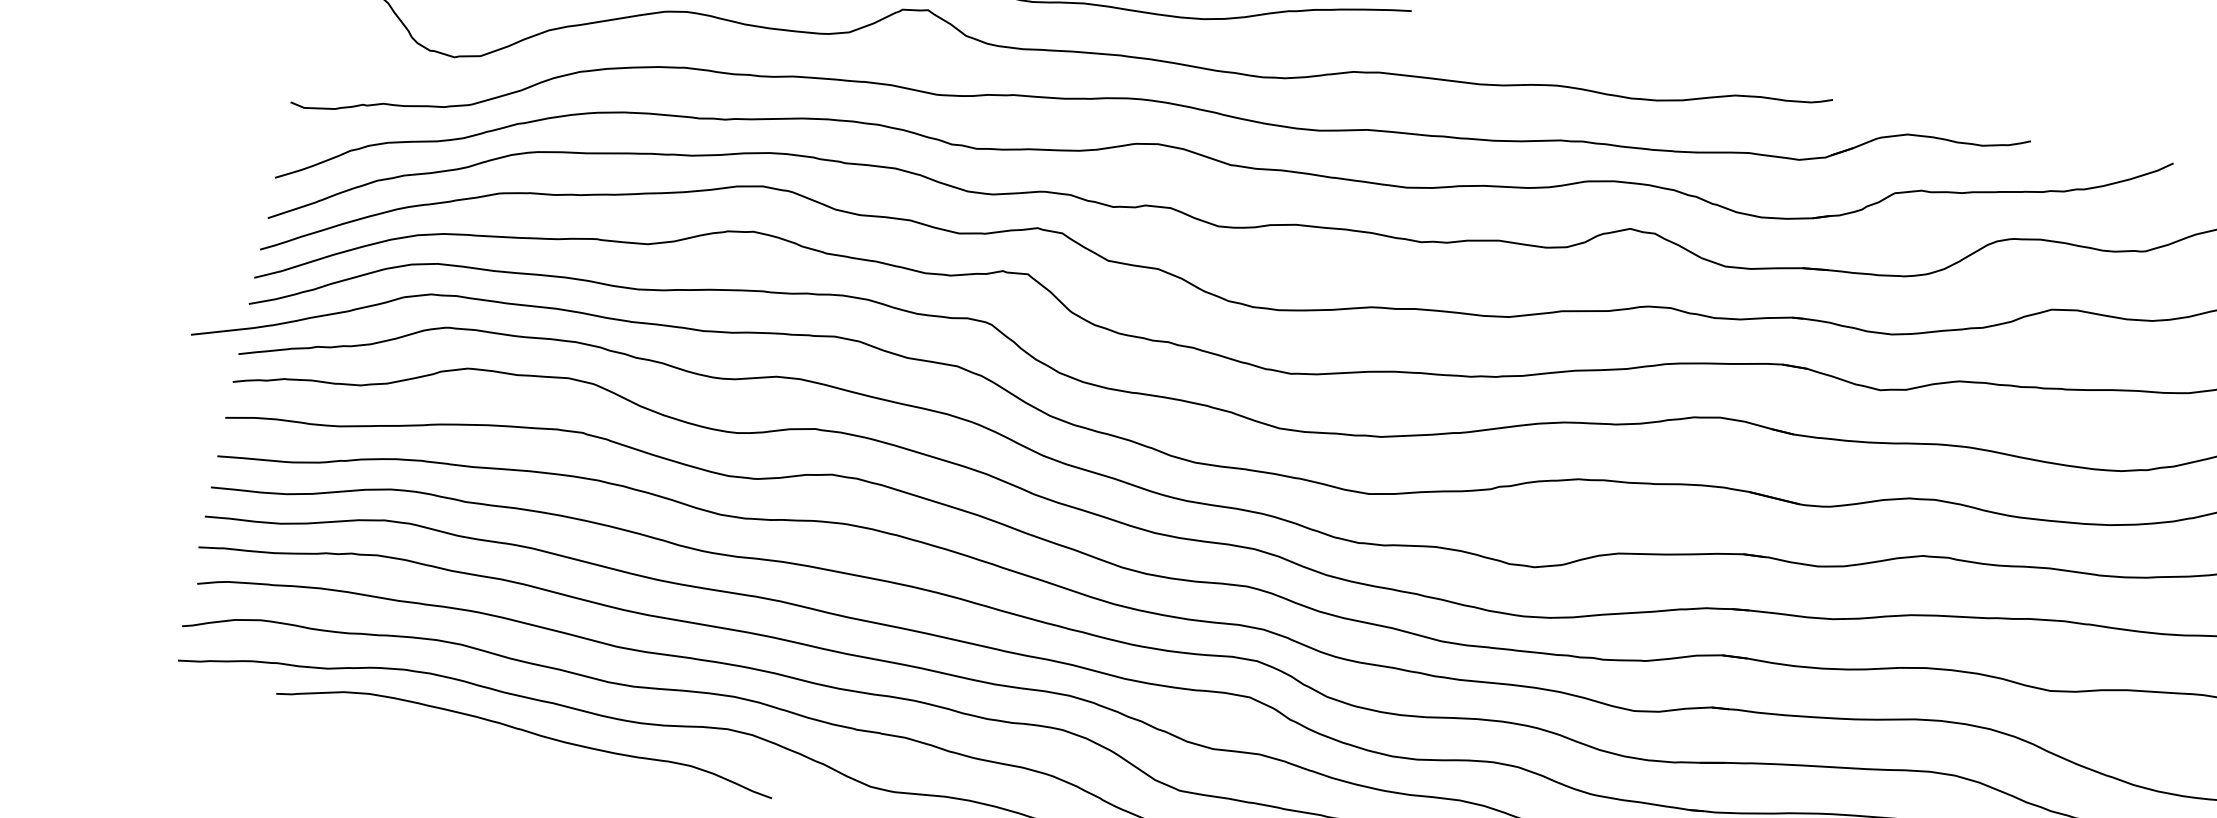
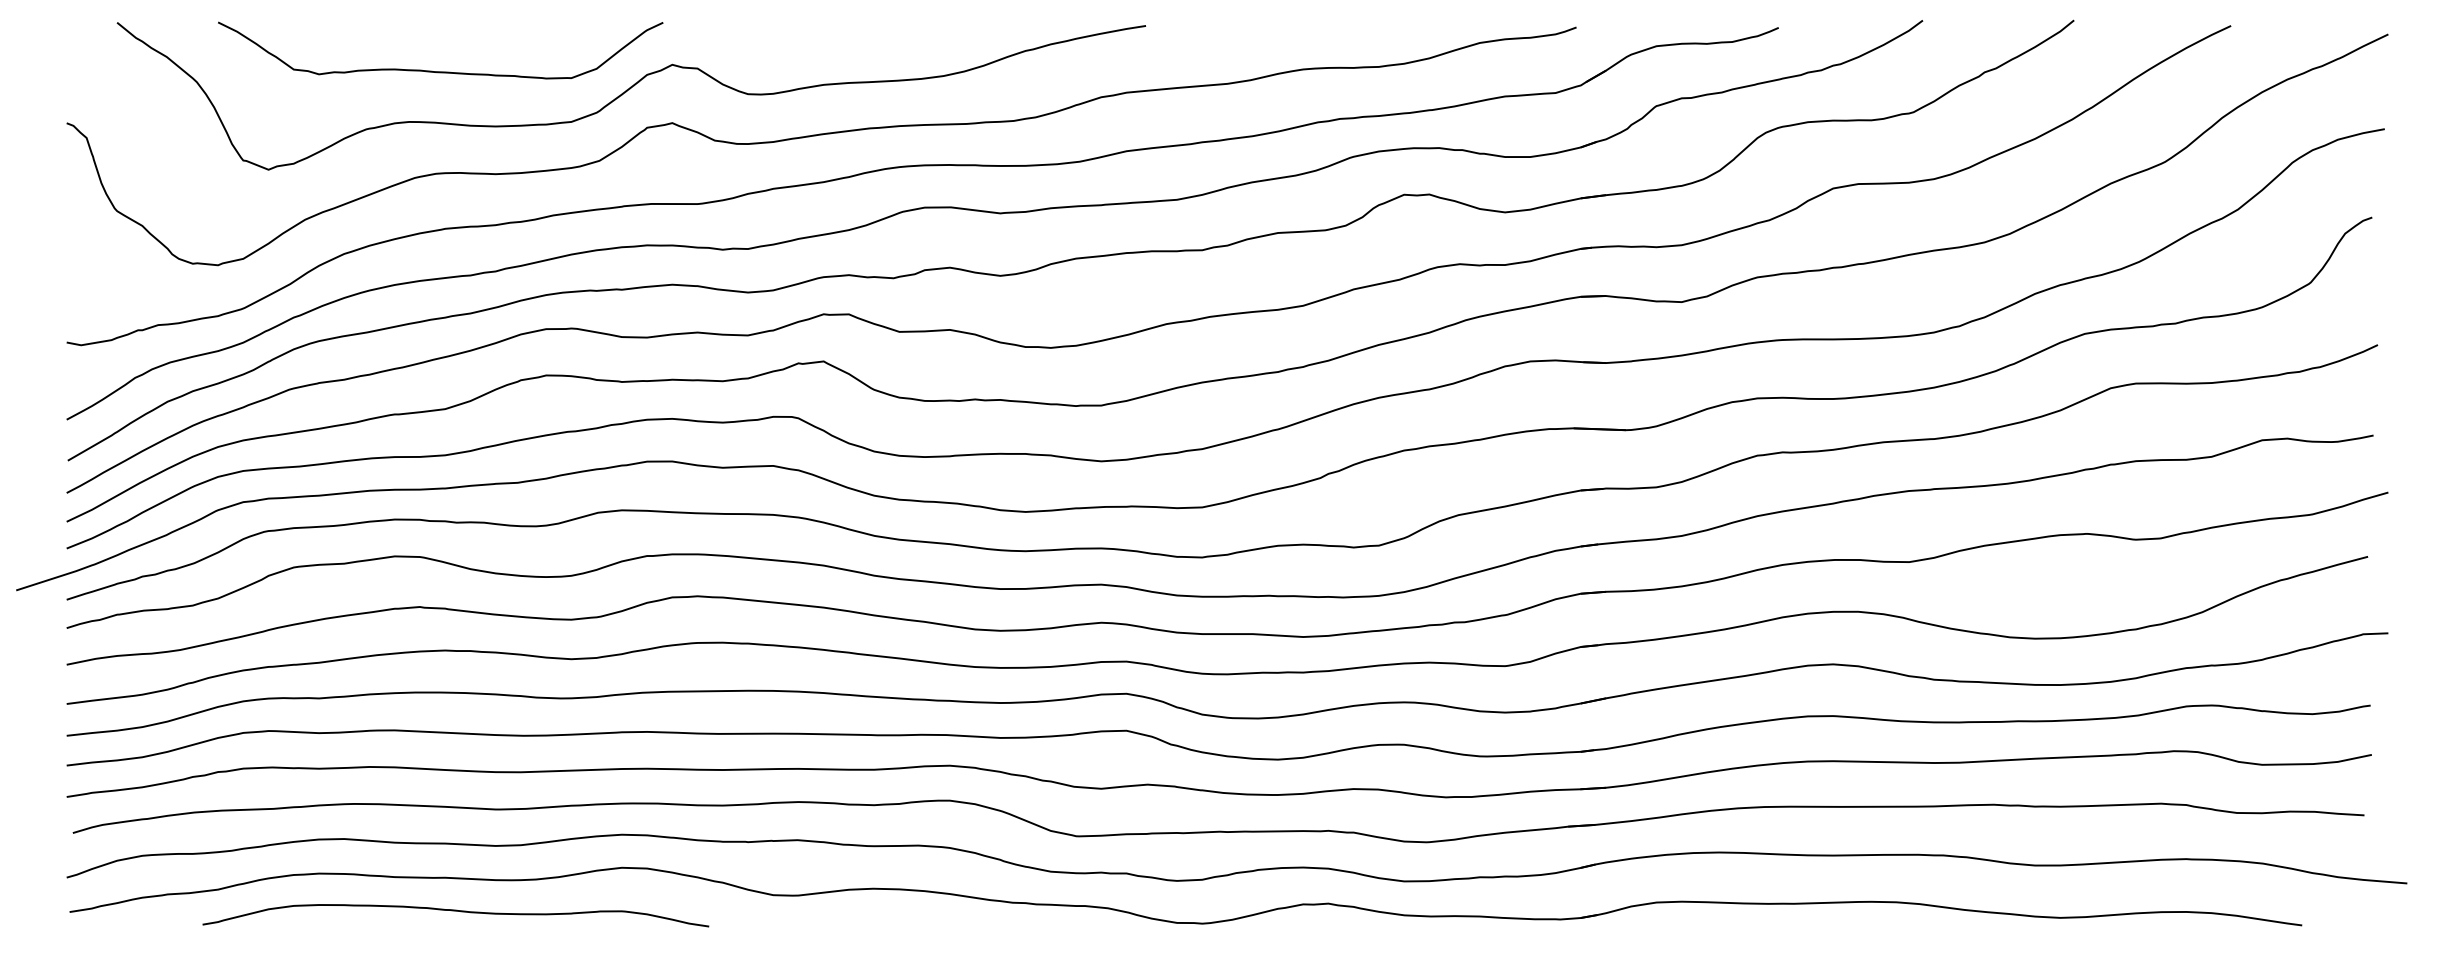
curve: (526, 732) -> (455, 911), moved

